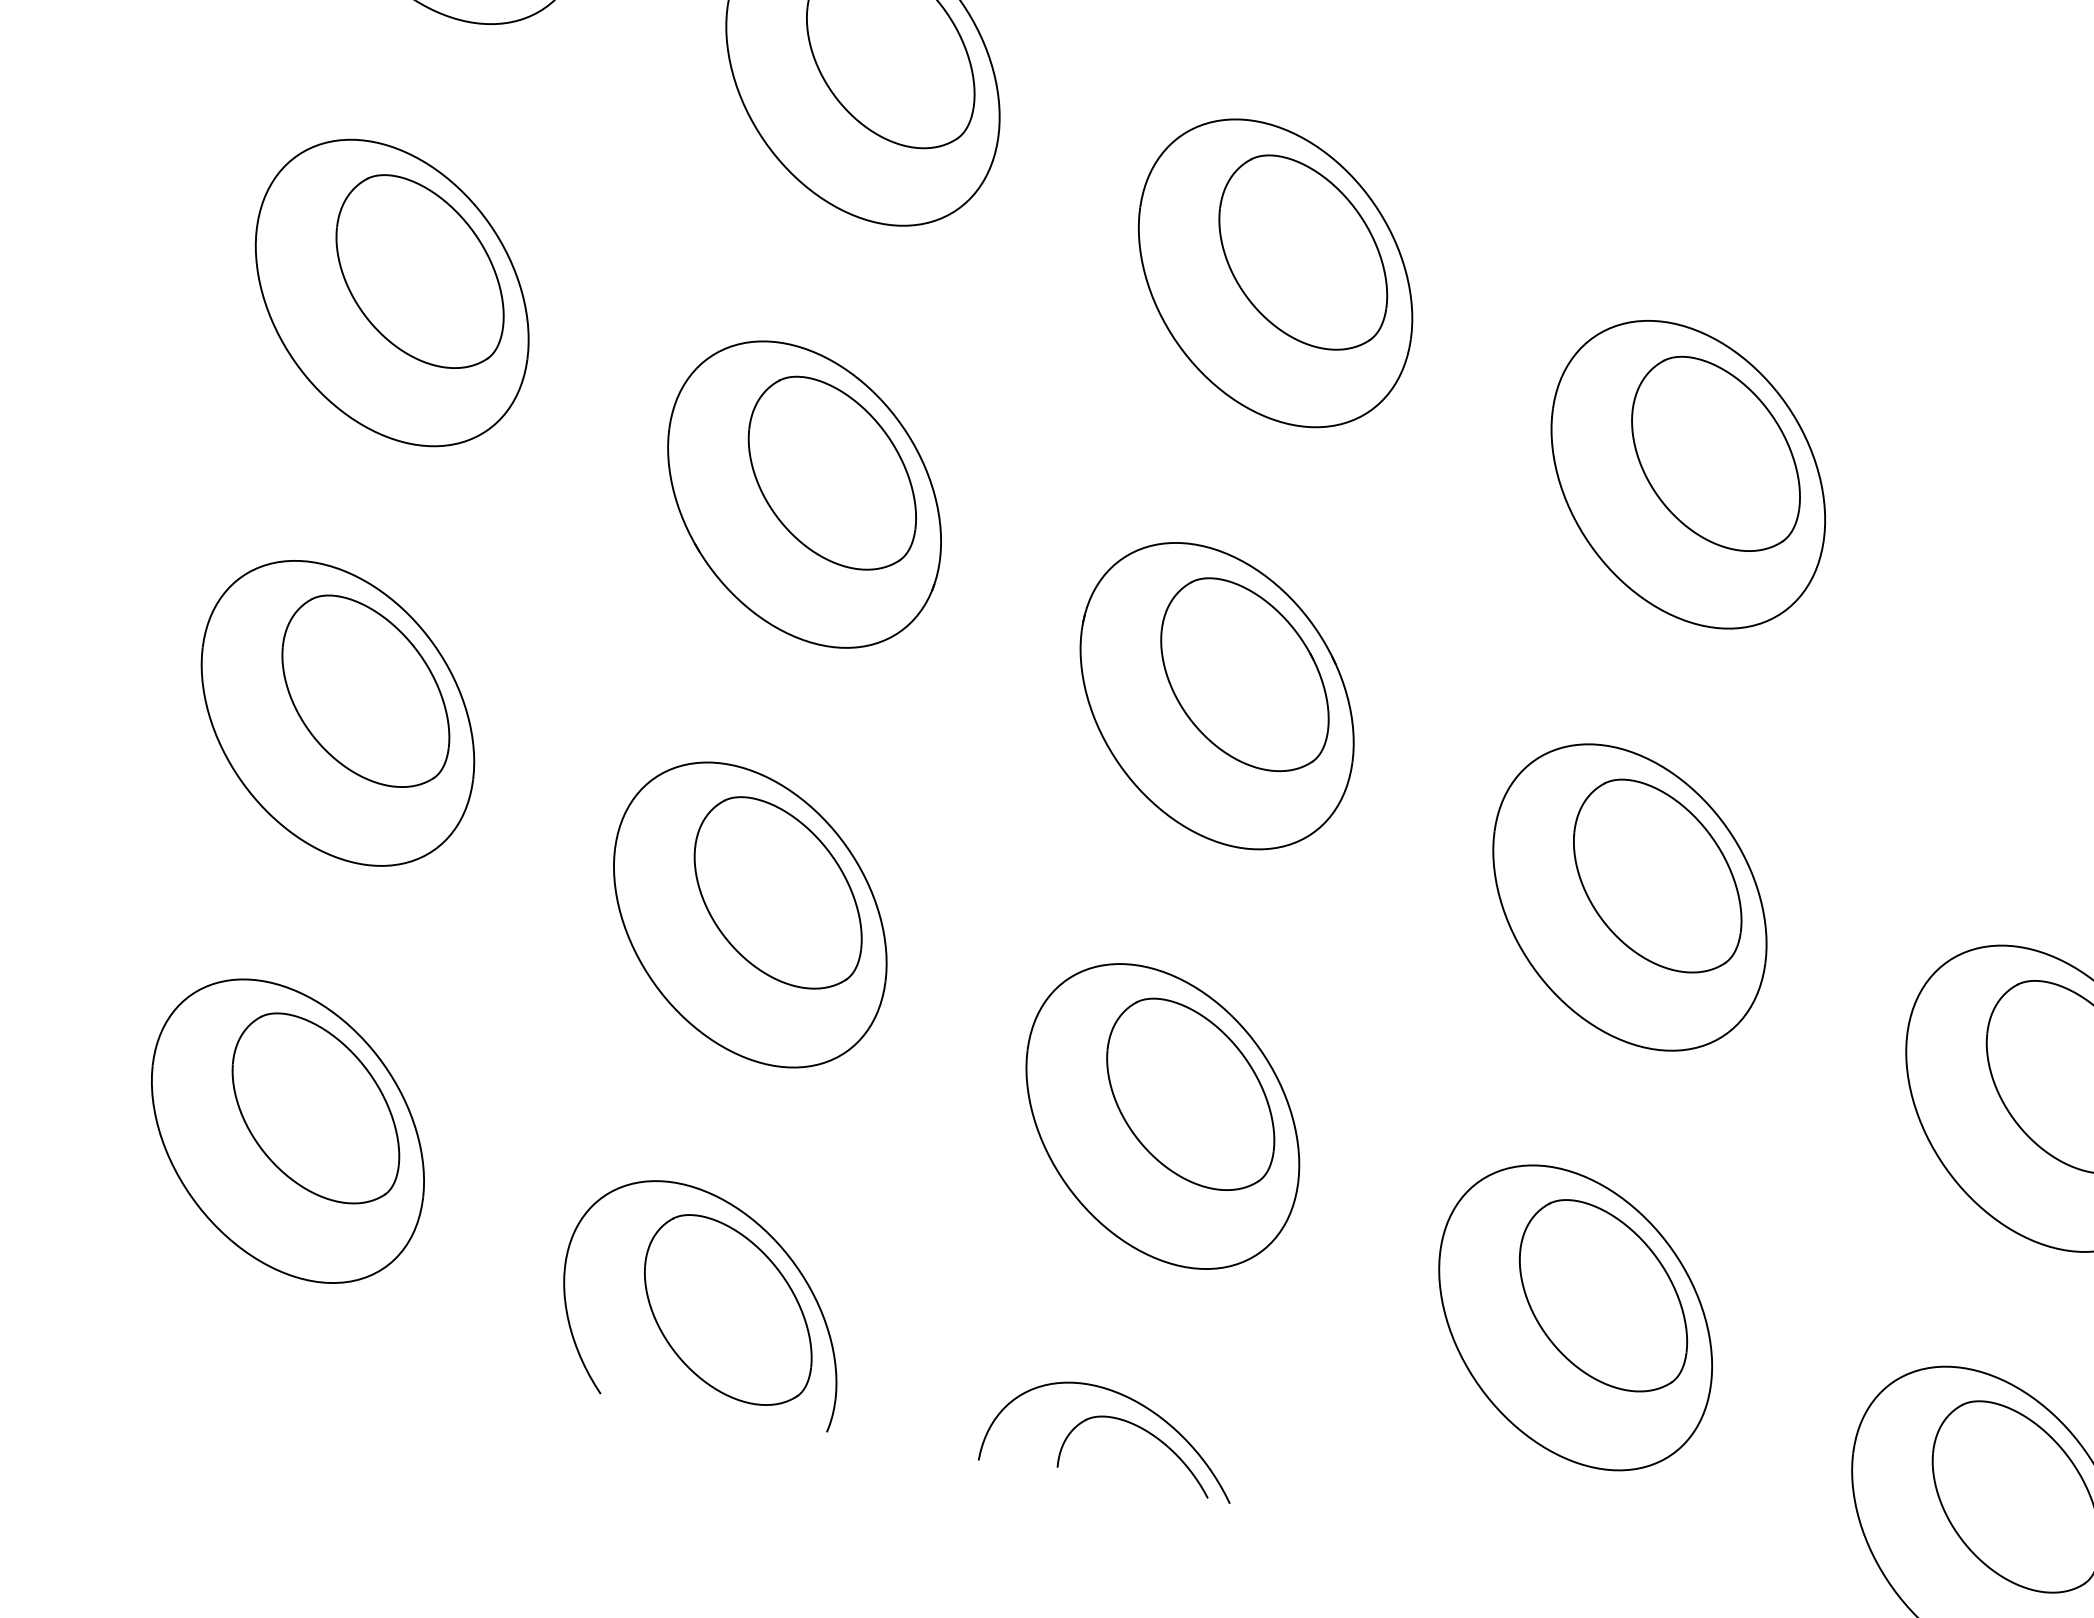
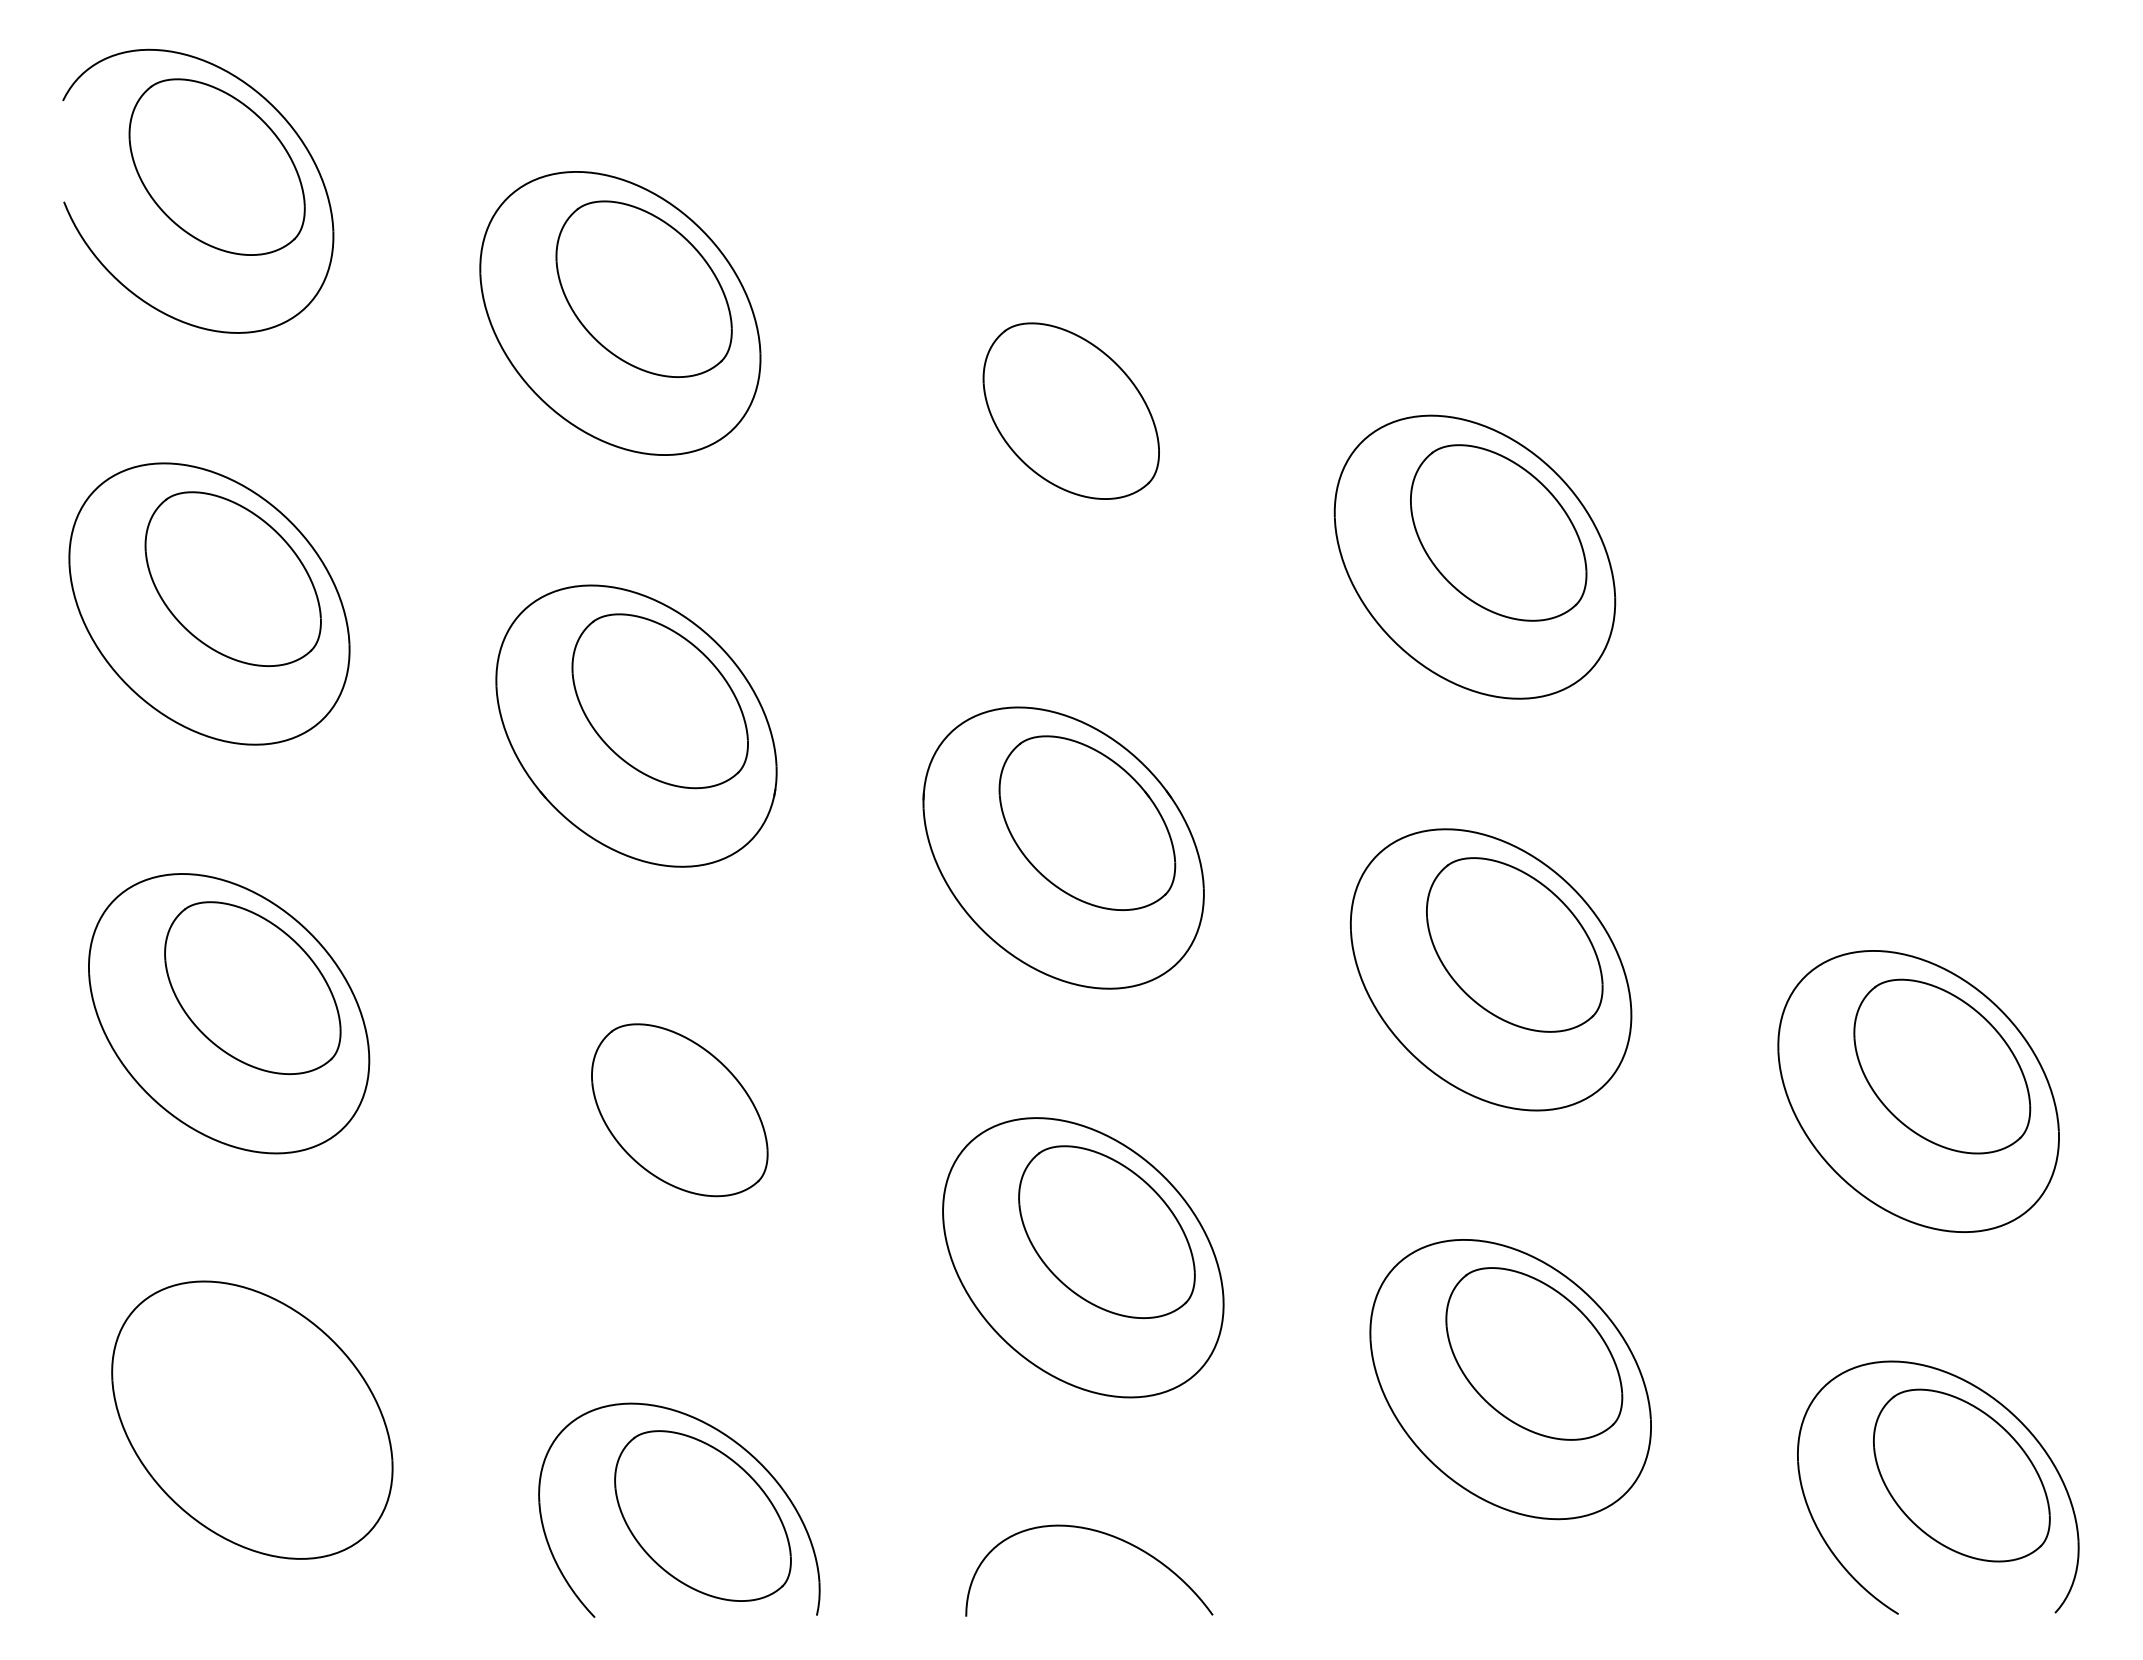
part: (1275, 273) -> (1047, 435), removed
part: (750, 914) -> (656, 1135), removed
part: (316, 1108) -> (275, 1393), removed
part: (1148, 1433) -> (1123, 1562), removed

